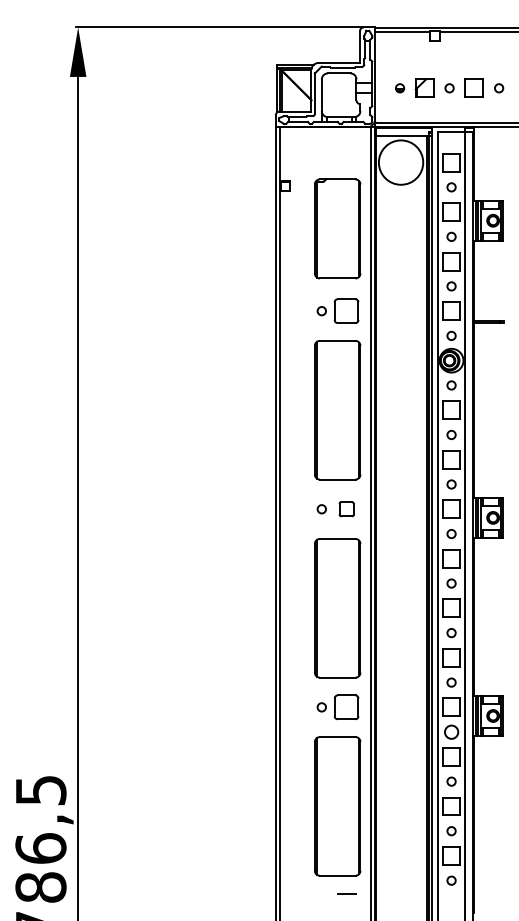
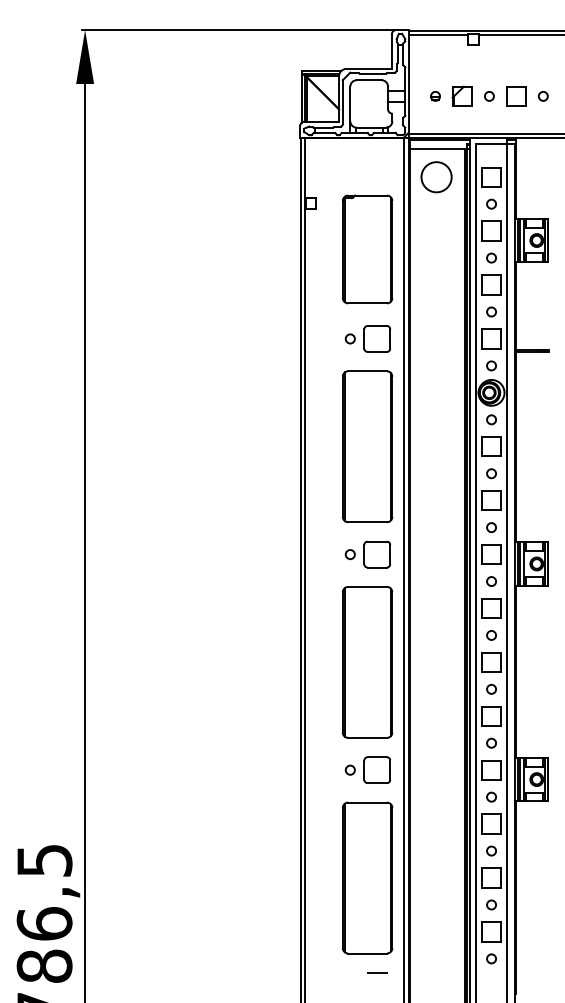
circle: (400, 162) -> (436, 177), size x0.62
part: (346, 509) -> (377, 554), size x1.67
circle: (451, 731) -> (491, 796), size x0.62

